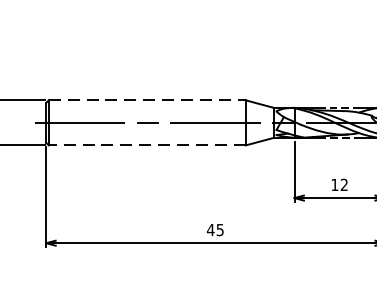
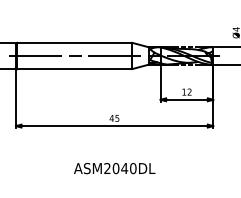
line: (148, 99) -> (75, 42), dashed -> solid
line: (146, 146) -> (74, 69), dashed -> solid

